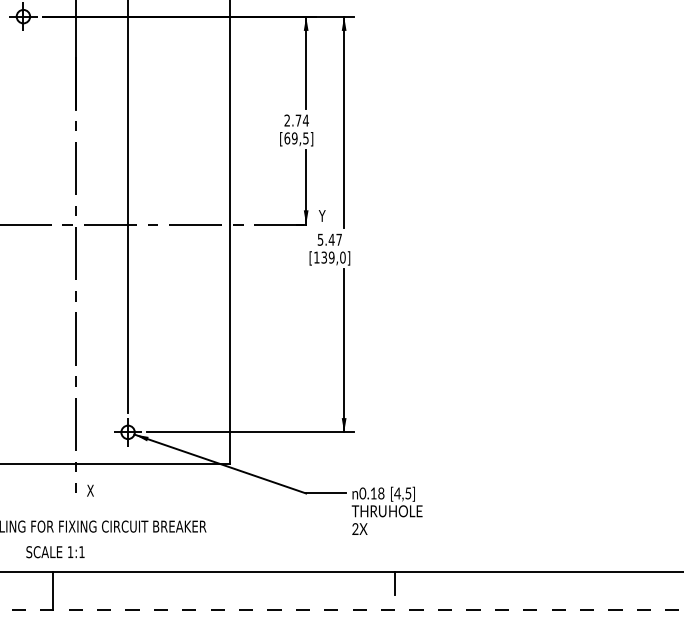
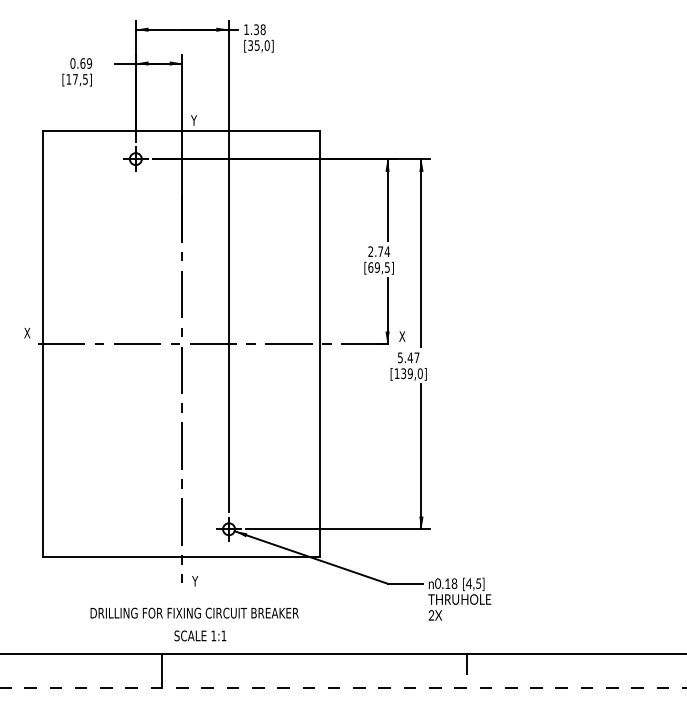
text: (322, 215) -> (402, 336), Y -> X
text: (90, 491) -> (195, 581), X -> Y
text: (55, 551) -> (200, 635), moved

